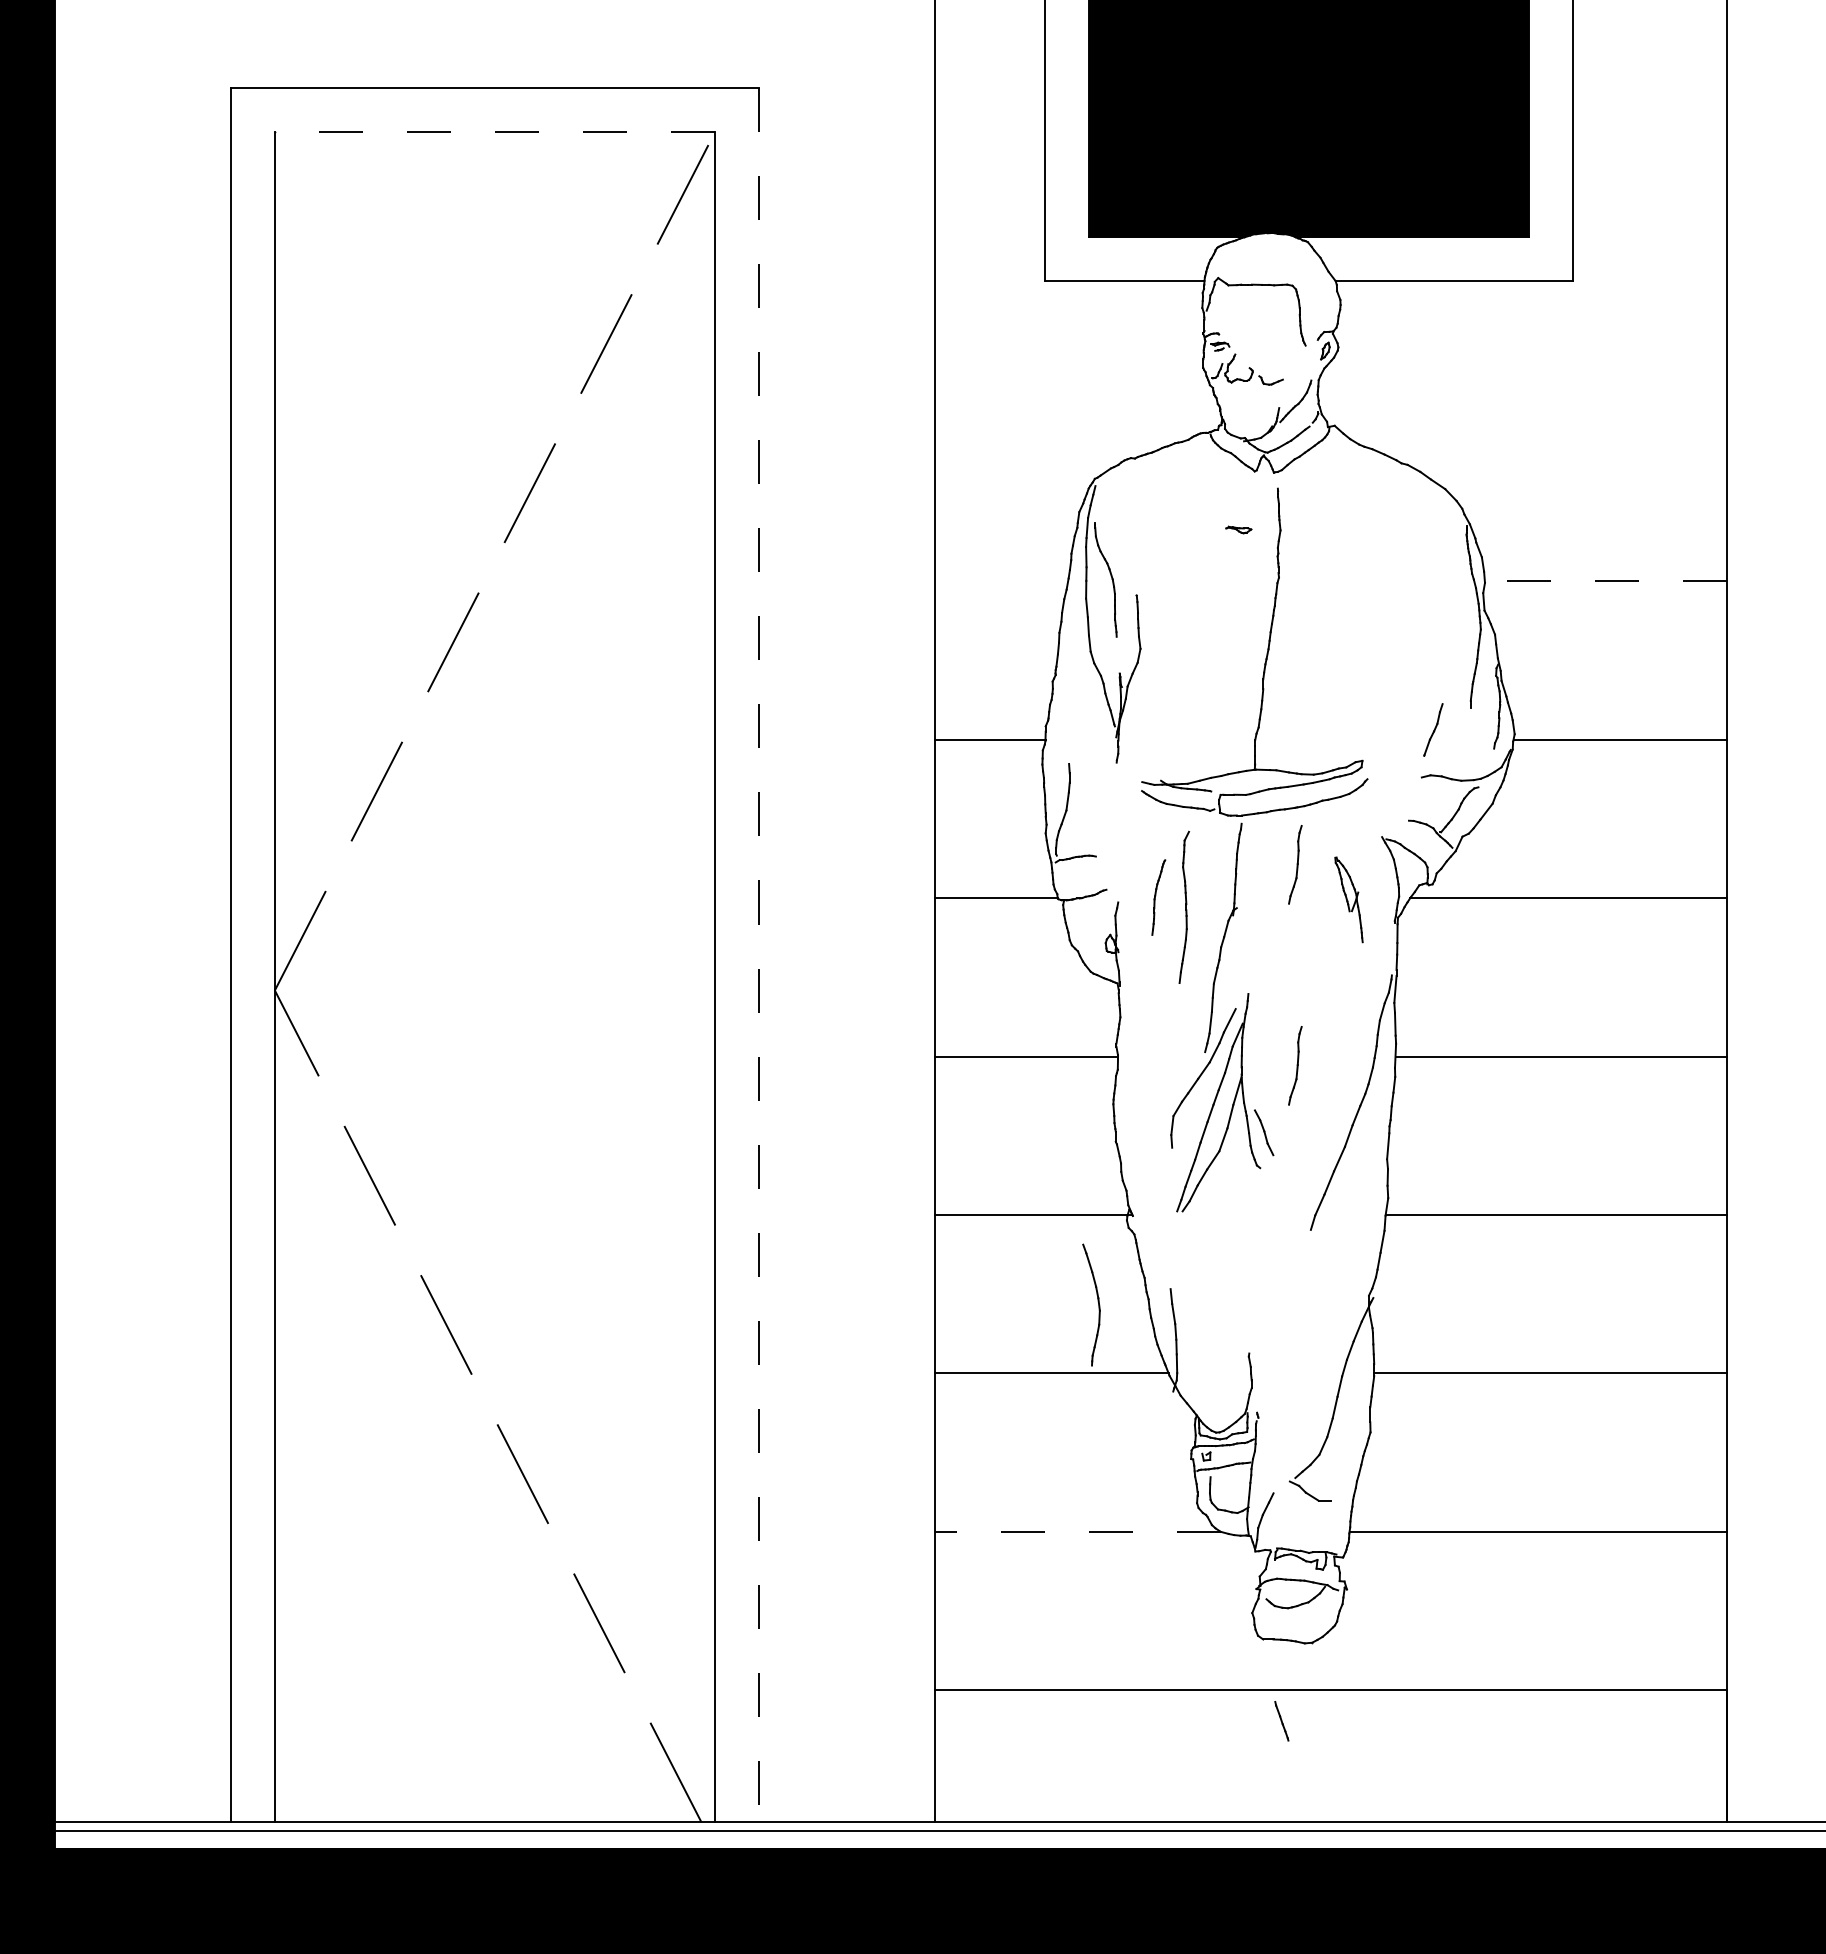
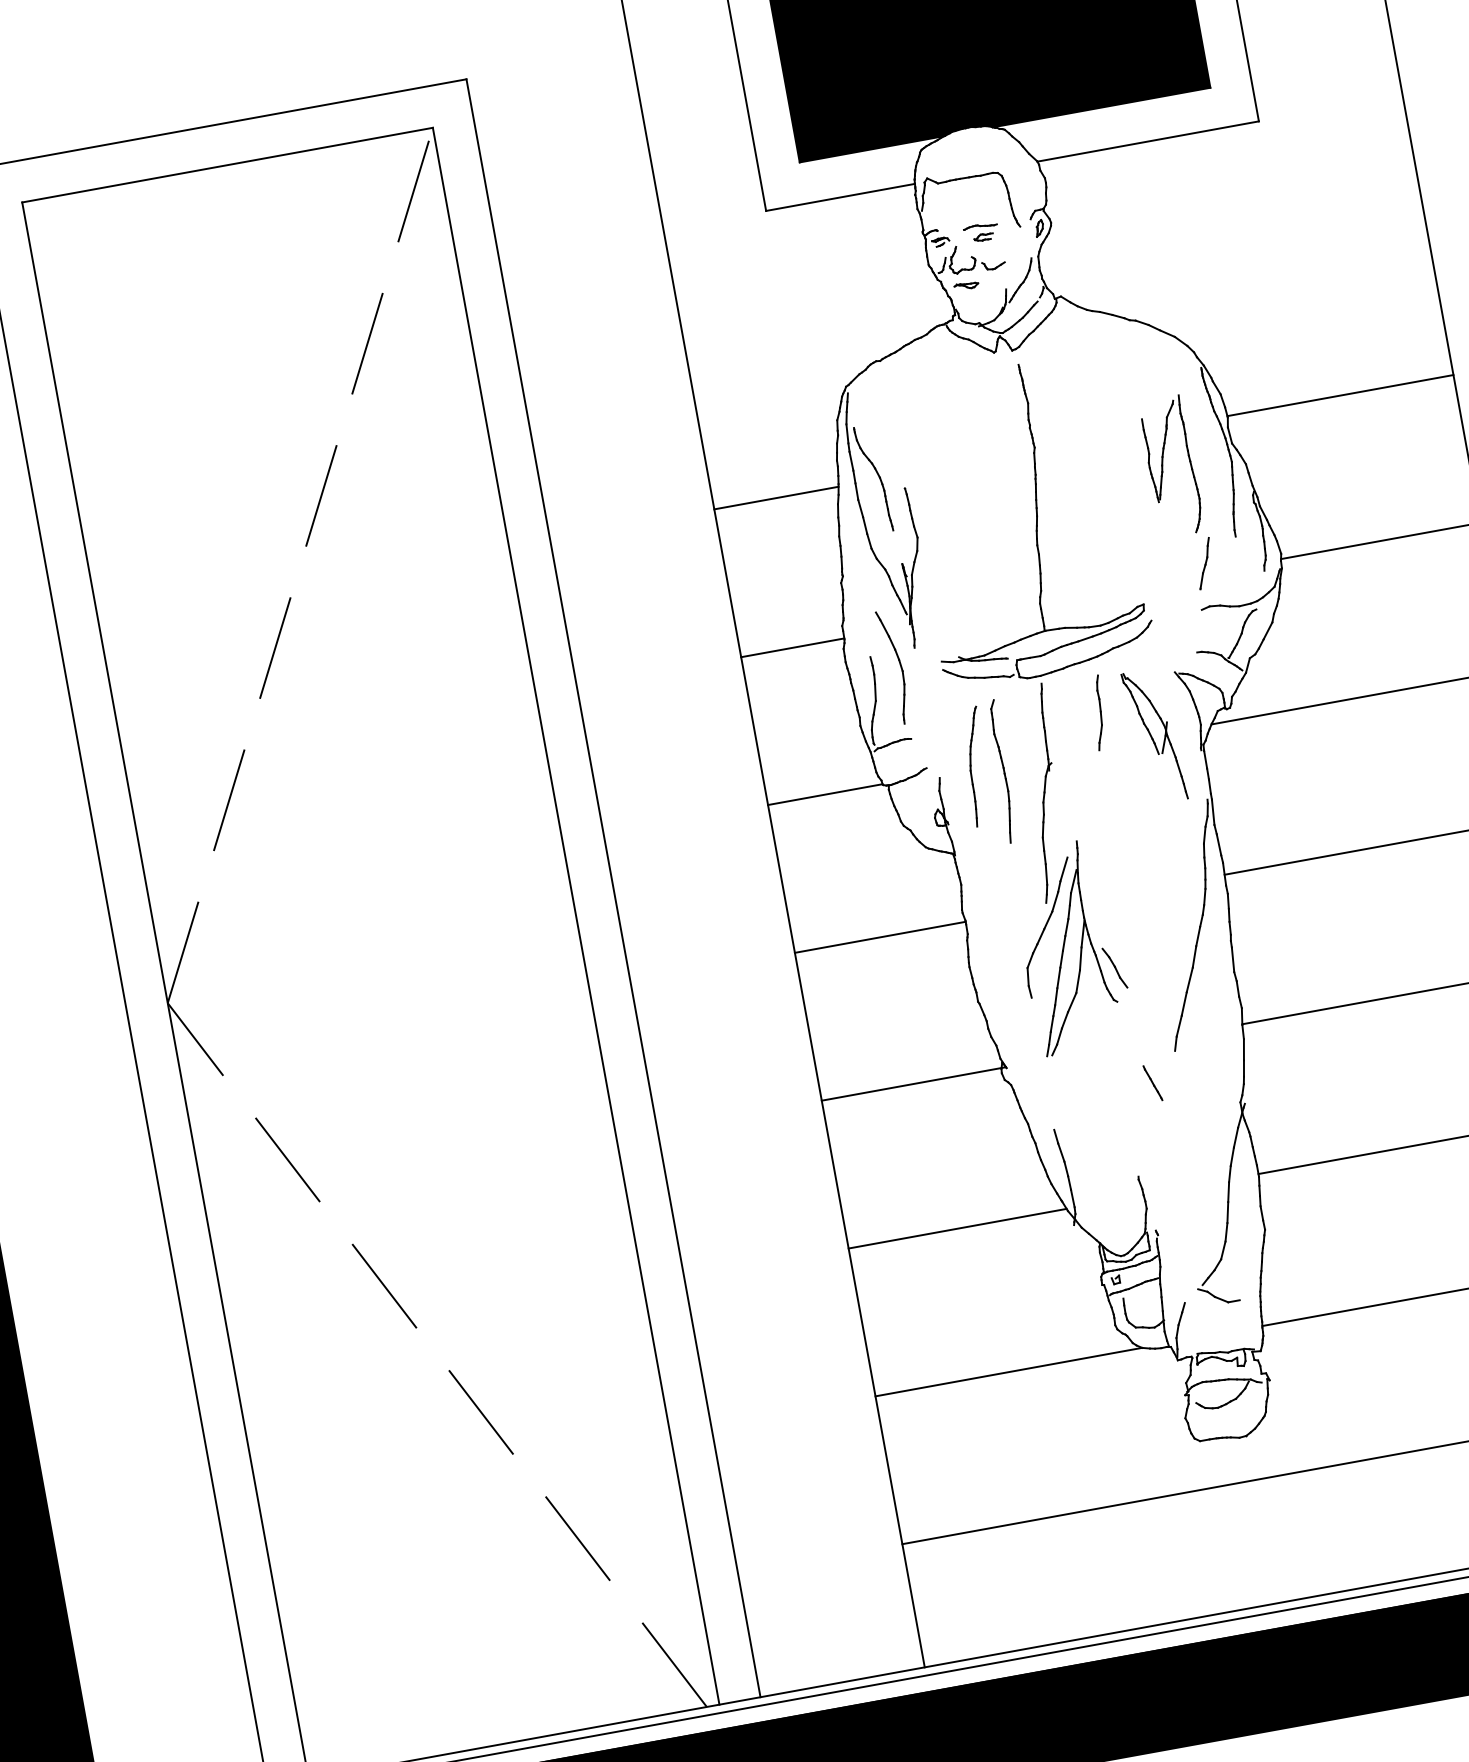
line: (494, 132) -> (227, 165), dashed -> solid
part: (1264, 344) -> (981, 232), added
part: (1238, 529) -> (966, 285), moved
line: (1001, 581) -> (776, 498), added
line: (1605, 581) -> (1340, 395), dashed -> solid
part: (1409, 618) -> (1163, 463), added
part: (1158, 897) -> (976, 766), size x1.67
part: (1348, 899) -> (1154, 736), size x1.67
line: (758, 955) -> (613, 888), dashed -> solid
part: (1295, 1065) -> (1132, 900), removed
part: (1097, 1301) -> (898, 663), moved
line: (1077, 1531) -> (1008, 1371), dashed -> solid
line: (1281, 1721) -> (1152, 1083), moved

